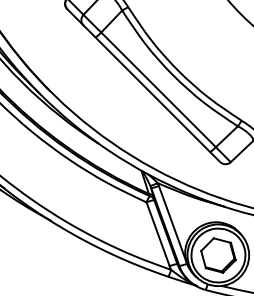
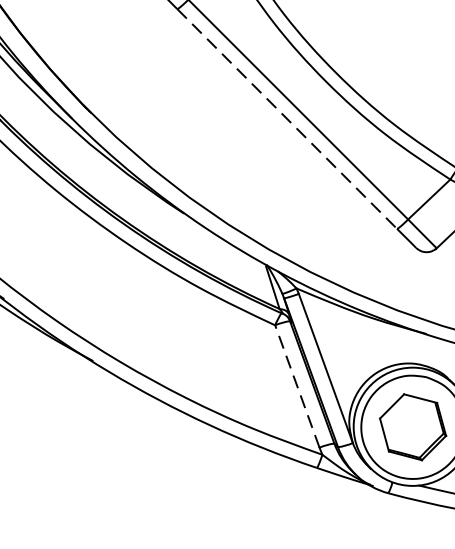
line: (153, 95) -> (288, 120), solid -> dashed
line: (158, 234) -> (298, 386), solid -> dashed

